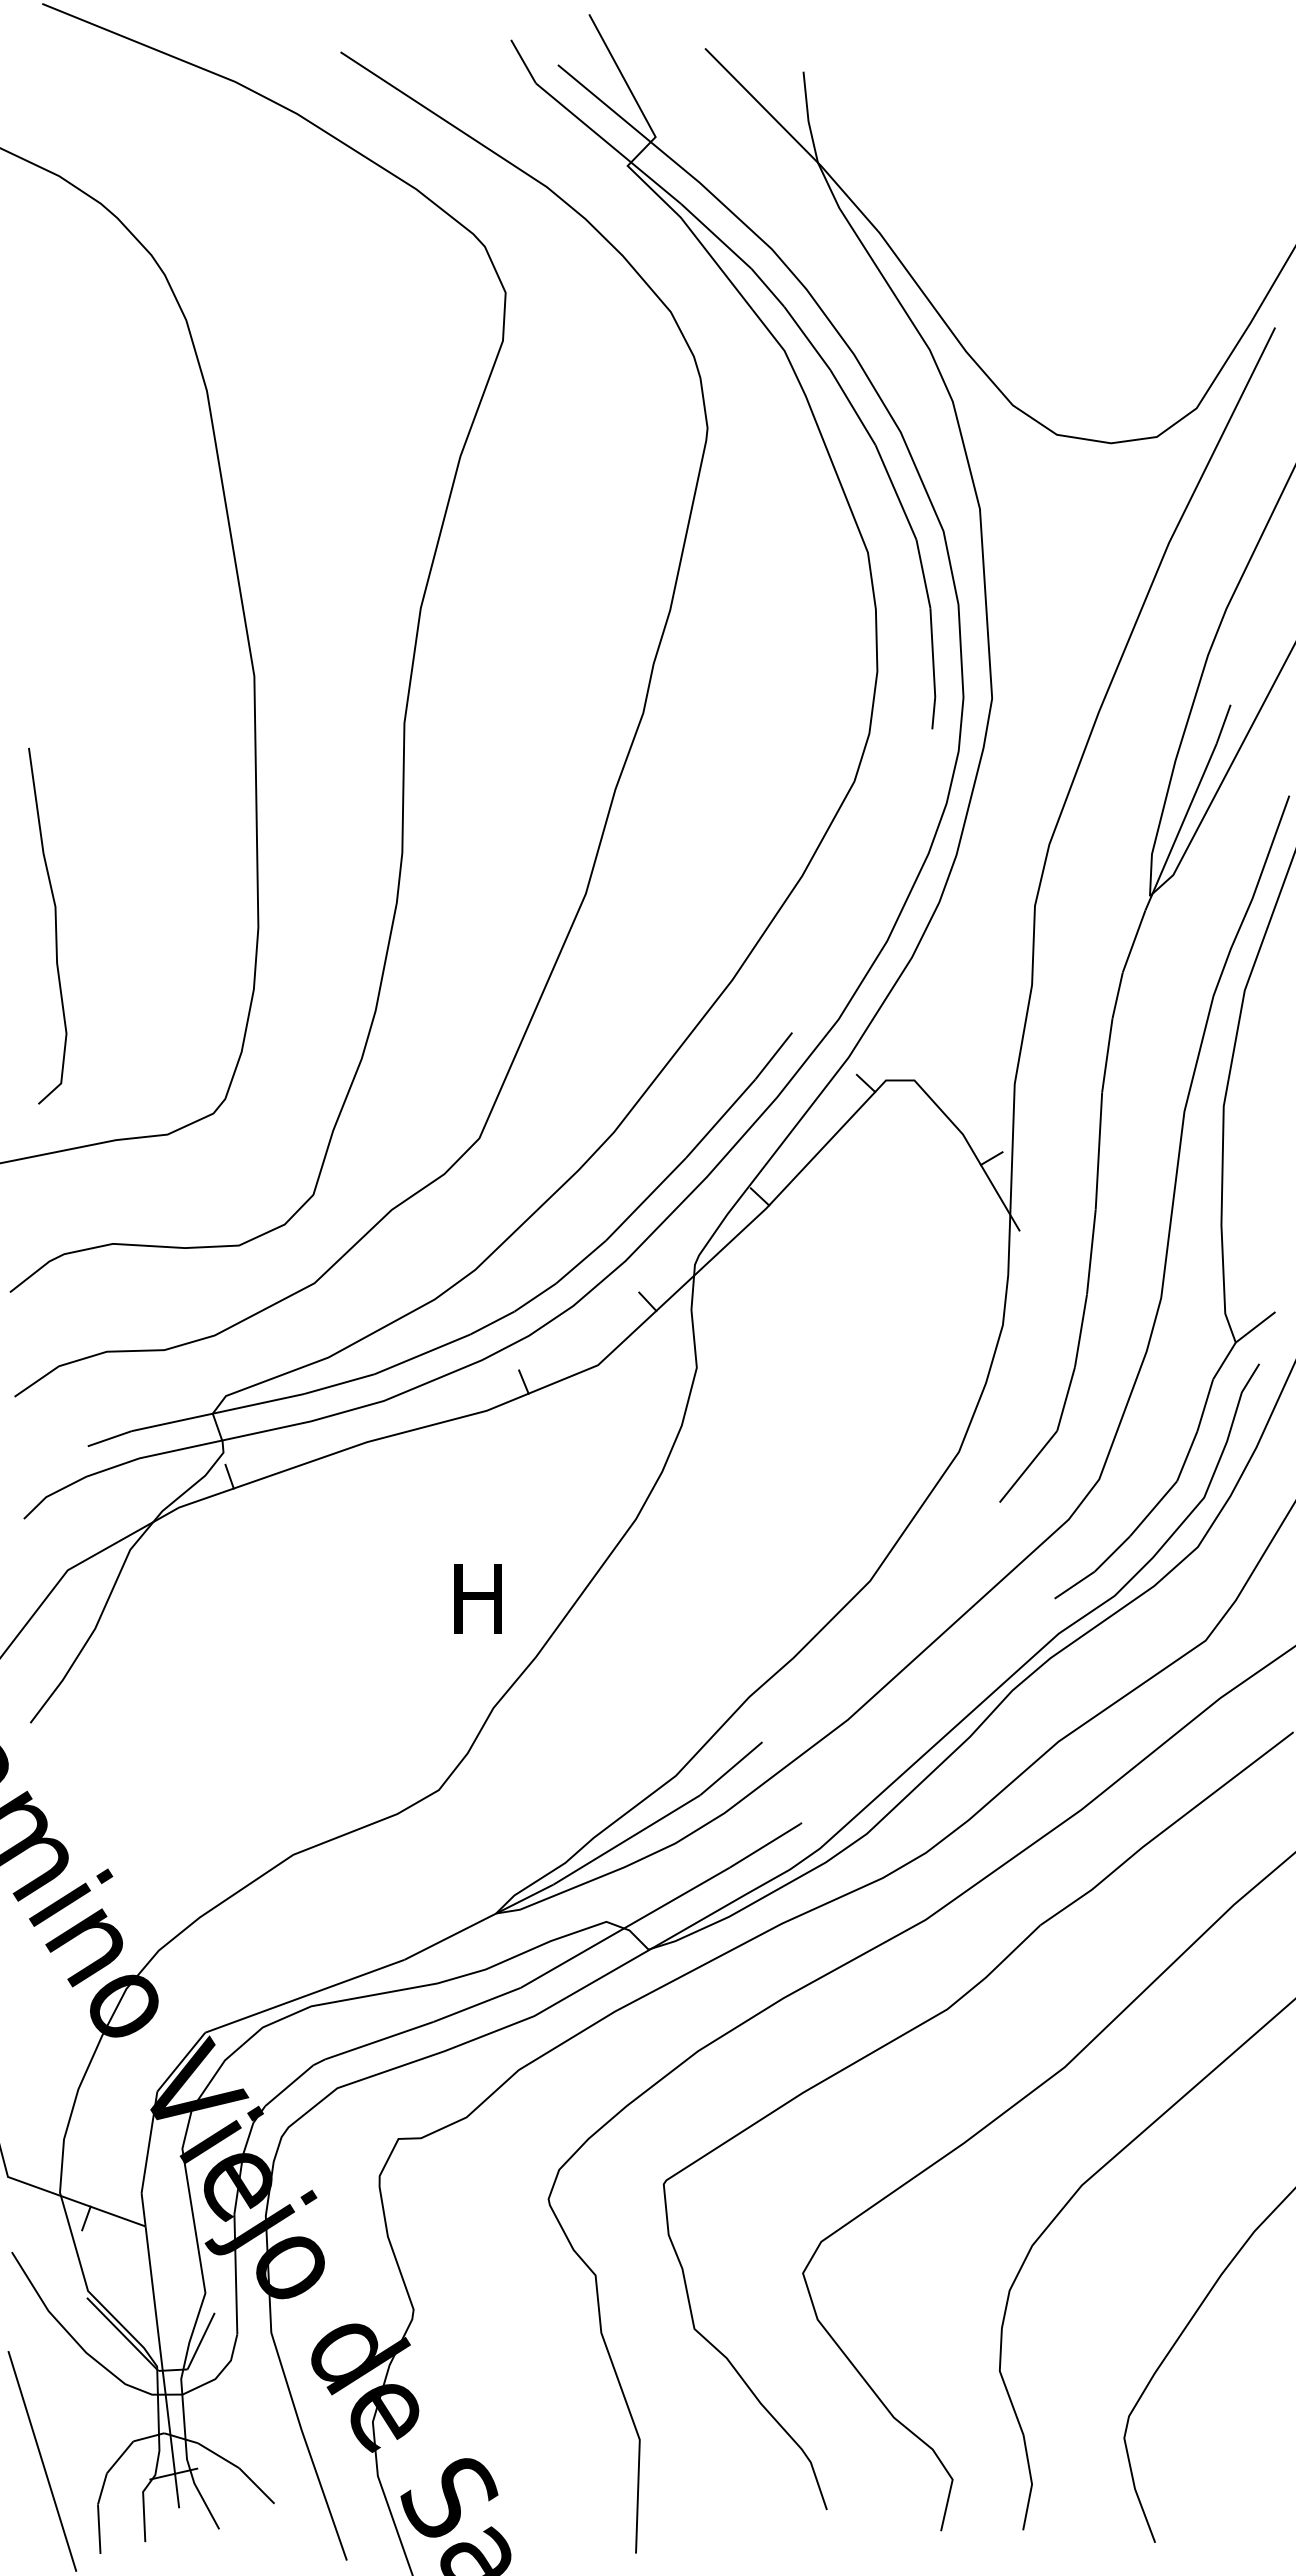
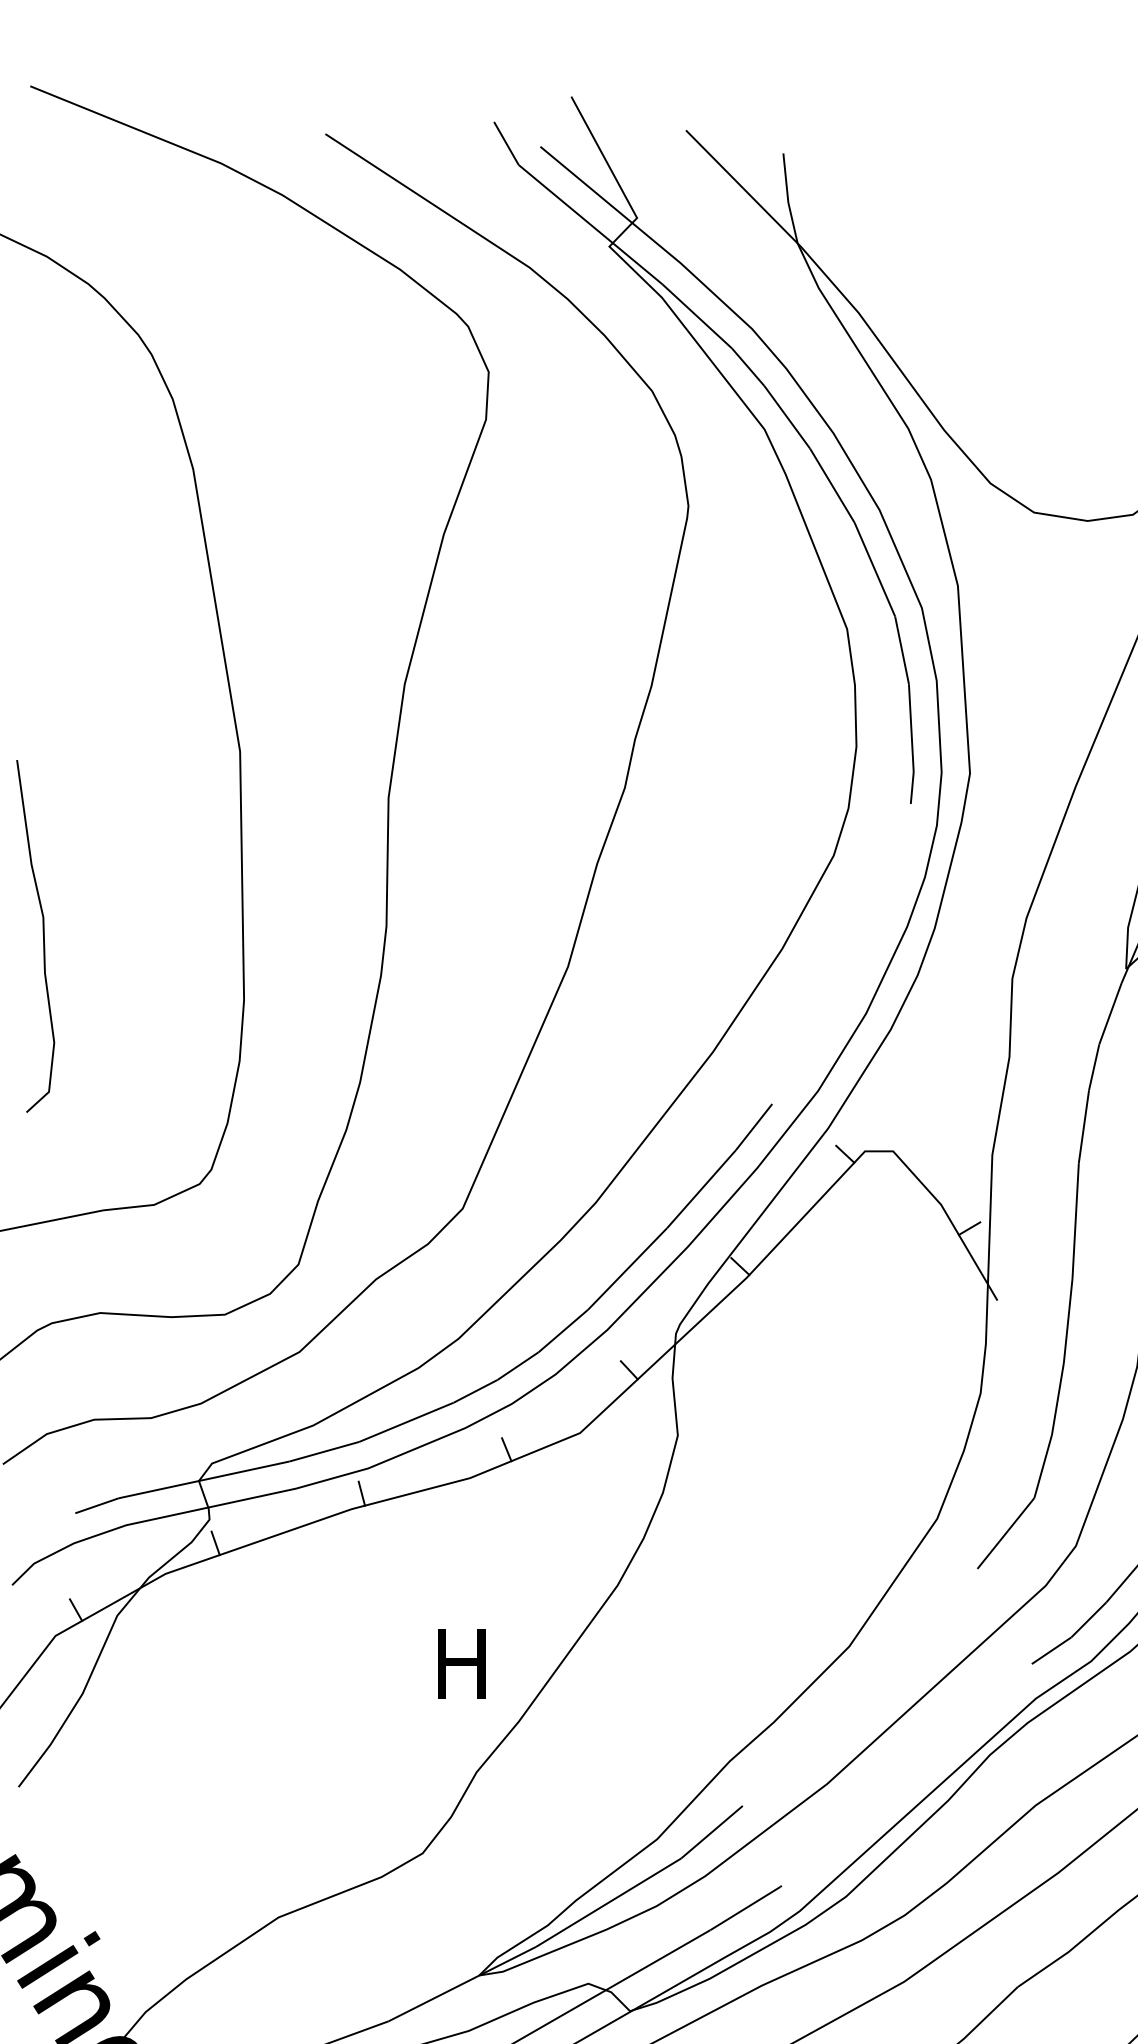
curve: (55, 925) -> (43, 935), moved
line: (377, 1426) -> (361, 1493), added
line: (88, 1544) -> (76, 1610), added

